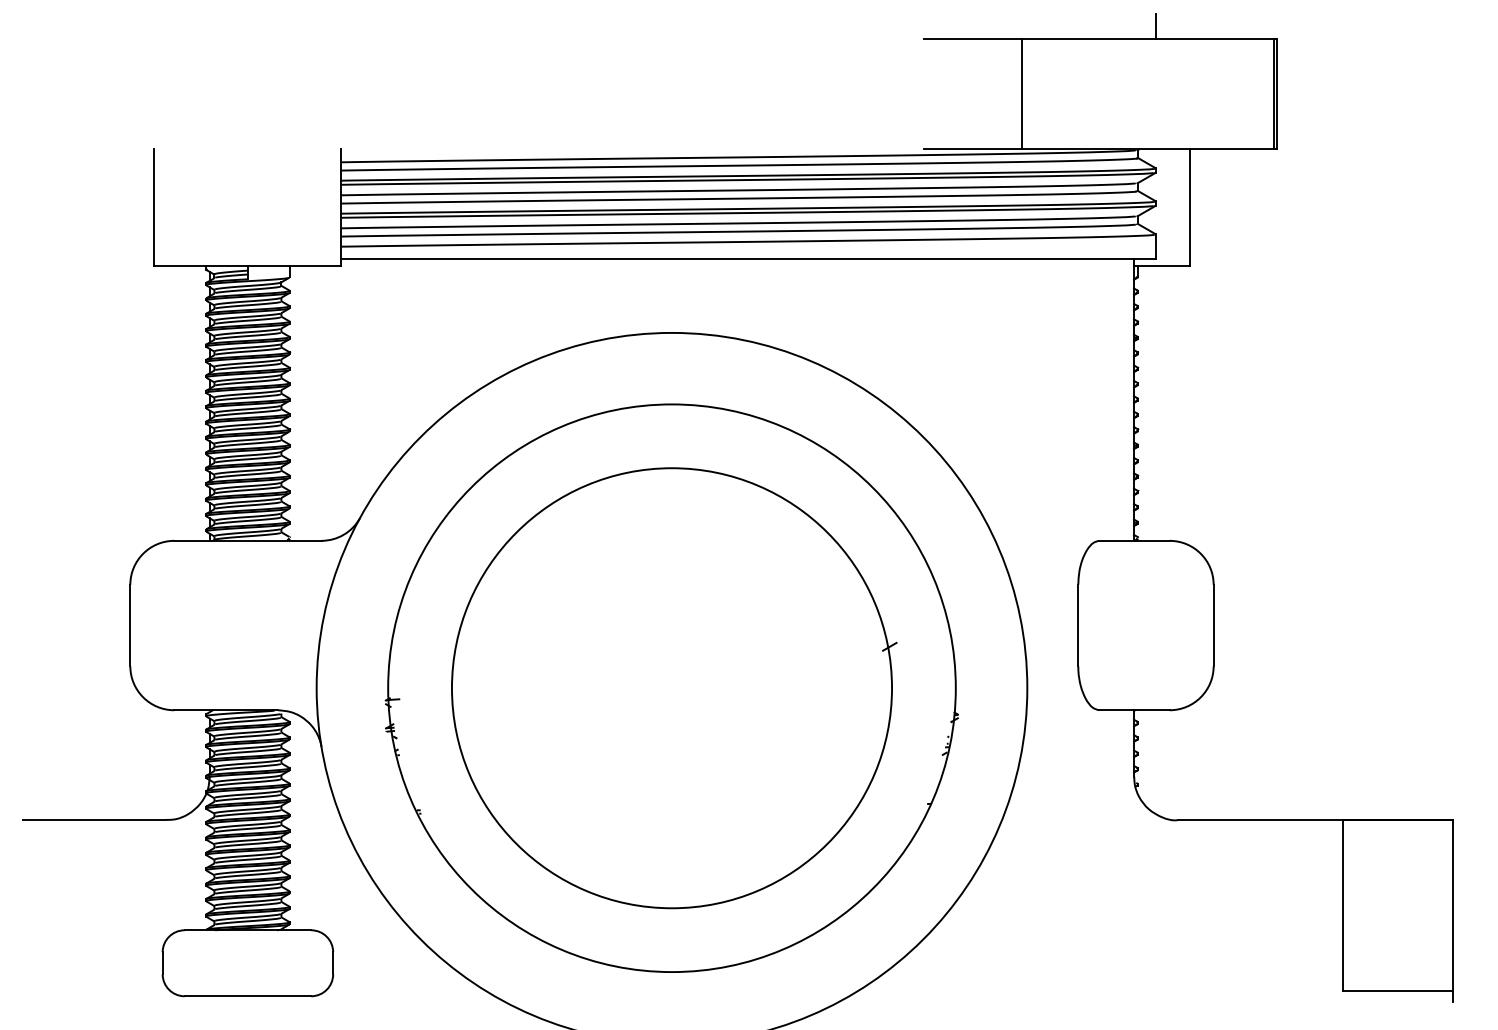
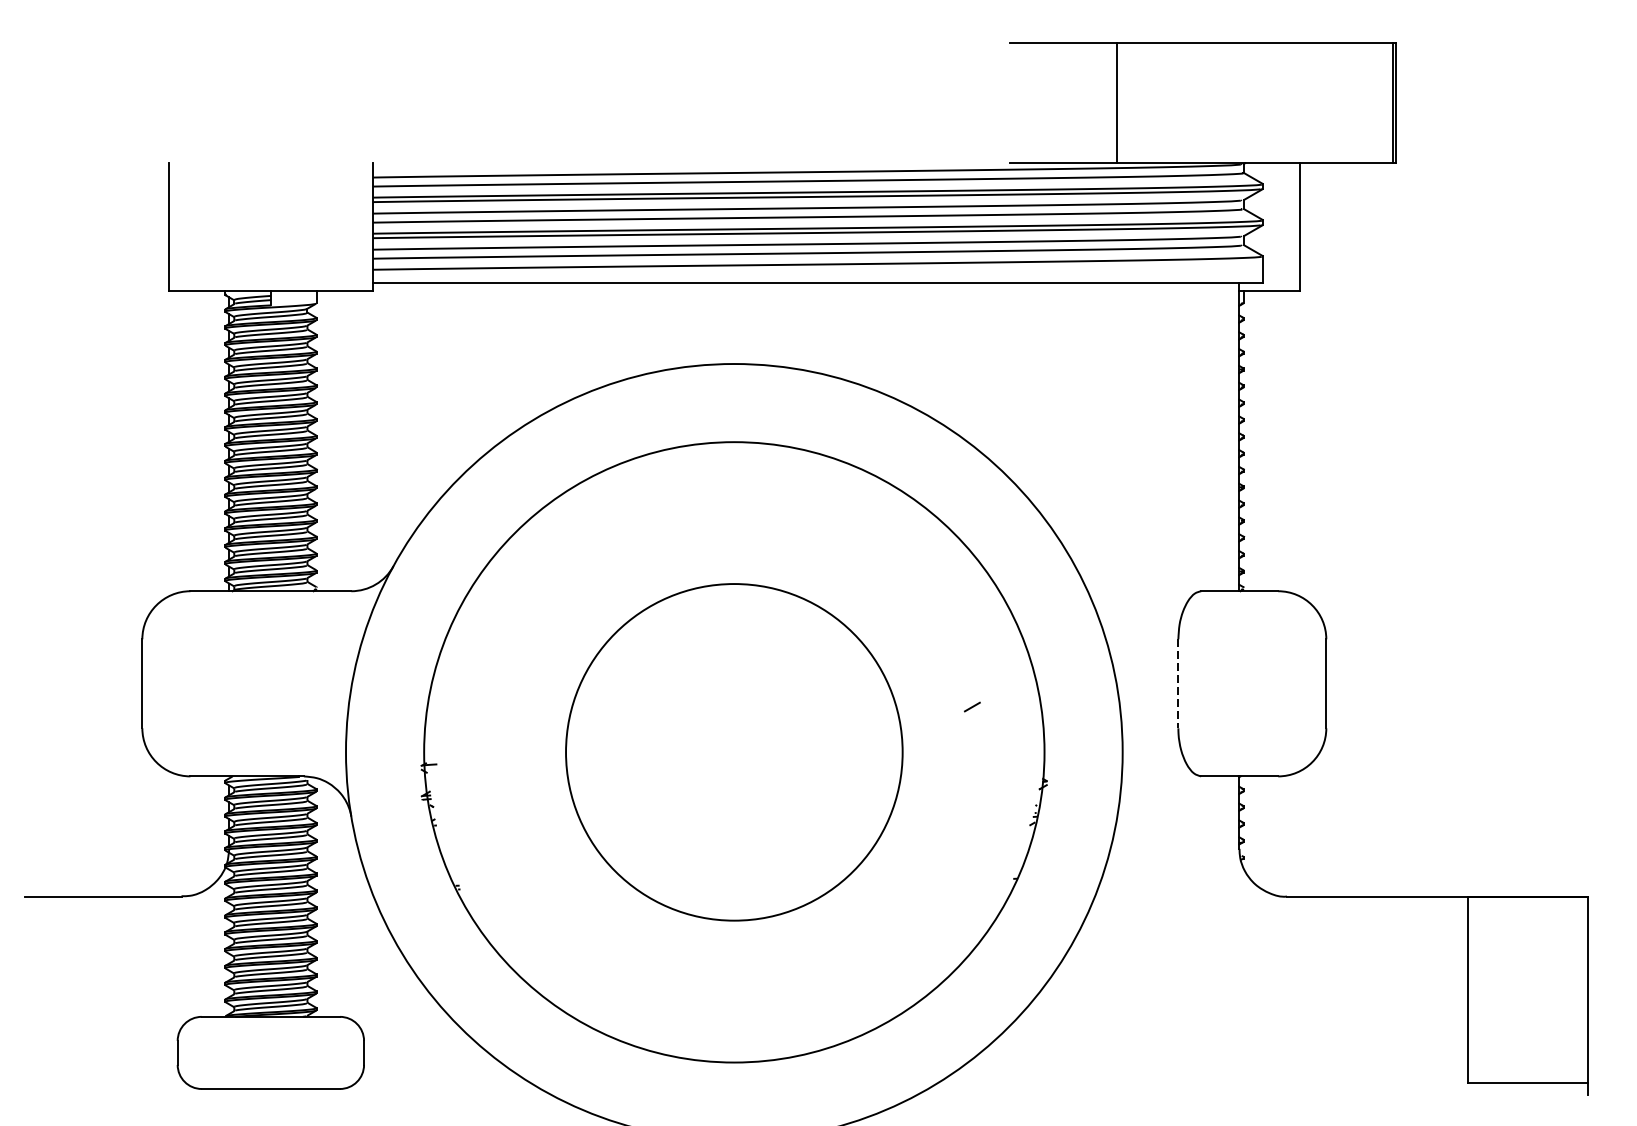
line: (1156, 26) -> (1263, 29), removed
line: (1078, 625) -> (1178, 683), solid -> dashed
circle: (671, 688) -> (733, 752), size x0.7

